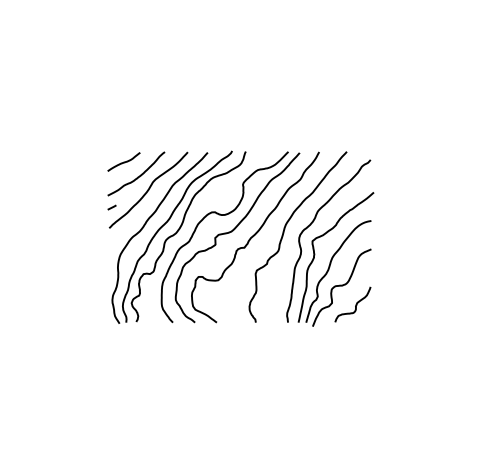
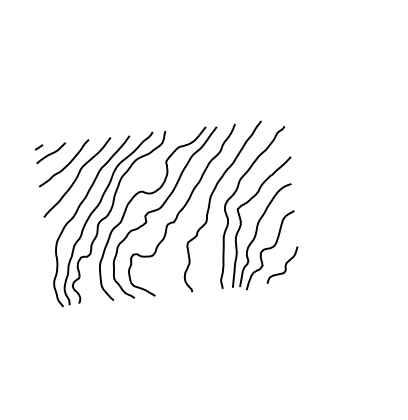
line: (111, 207) -> (38, 147), moved

